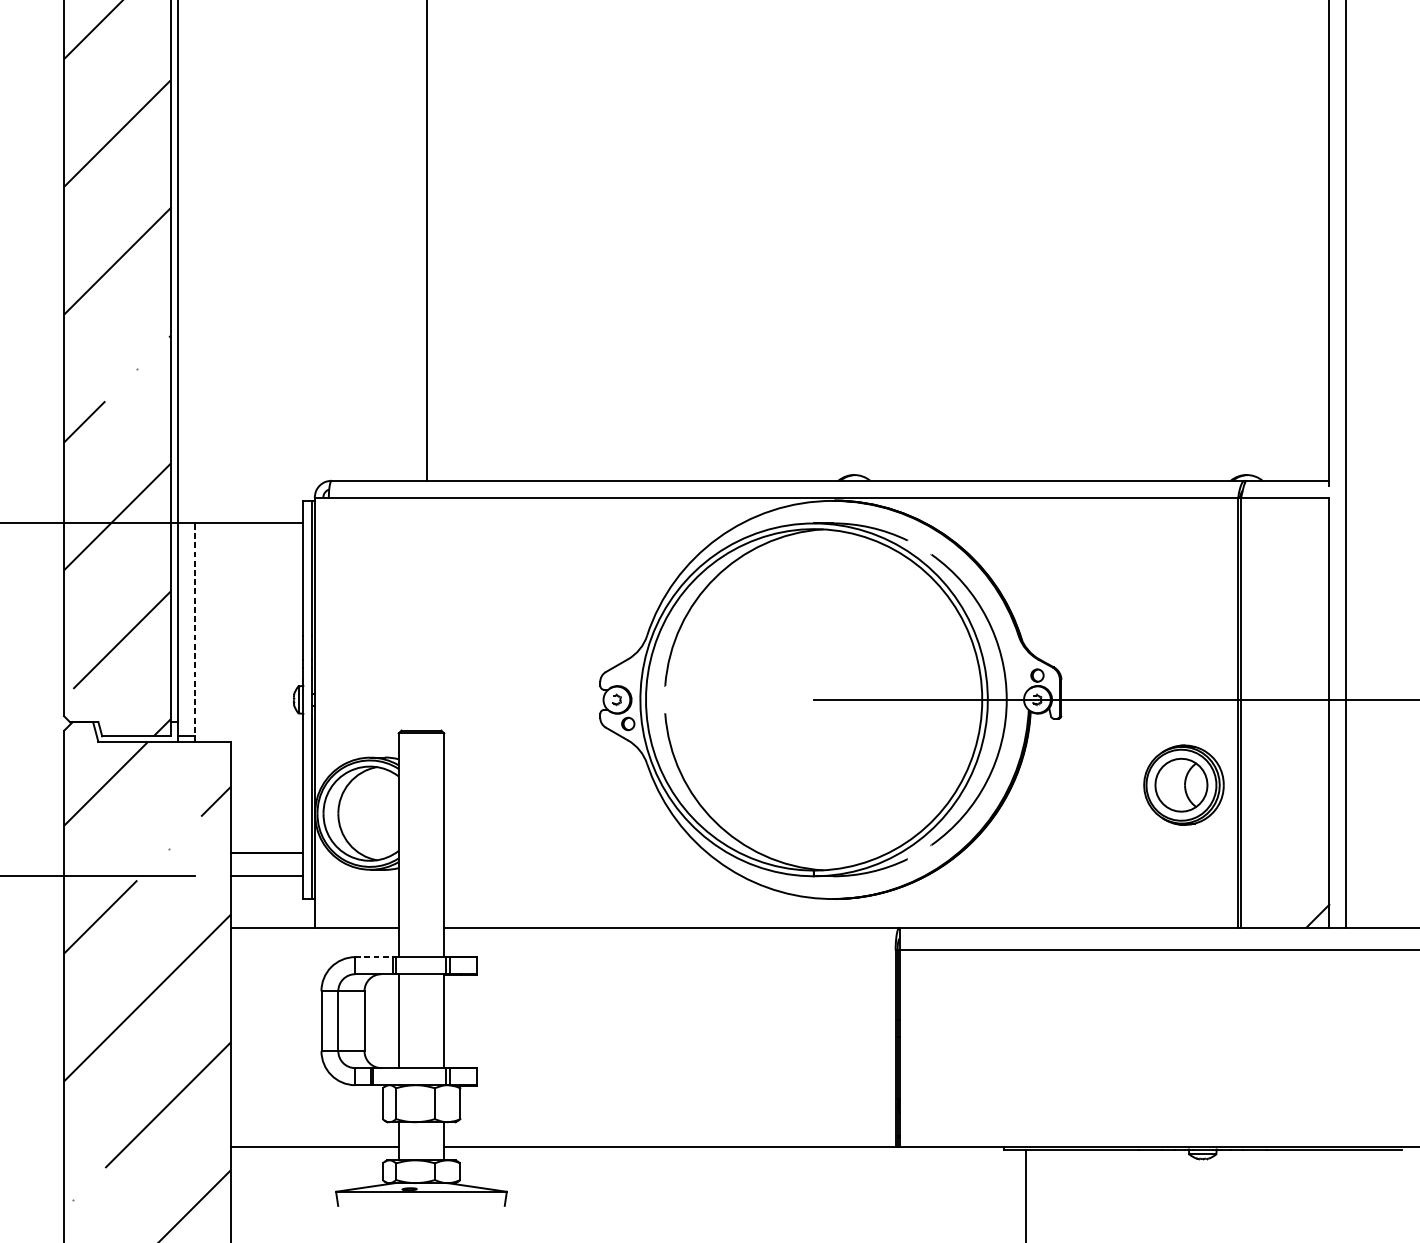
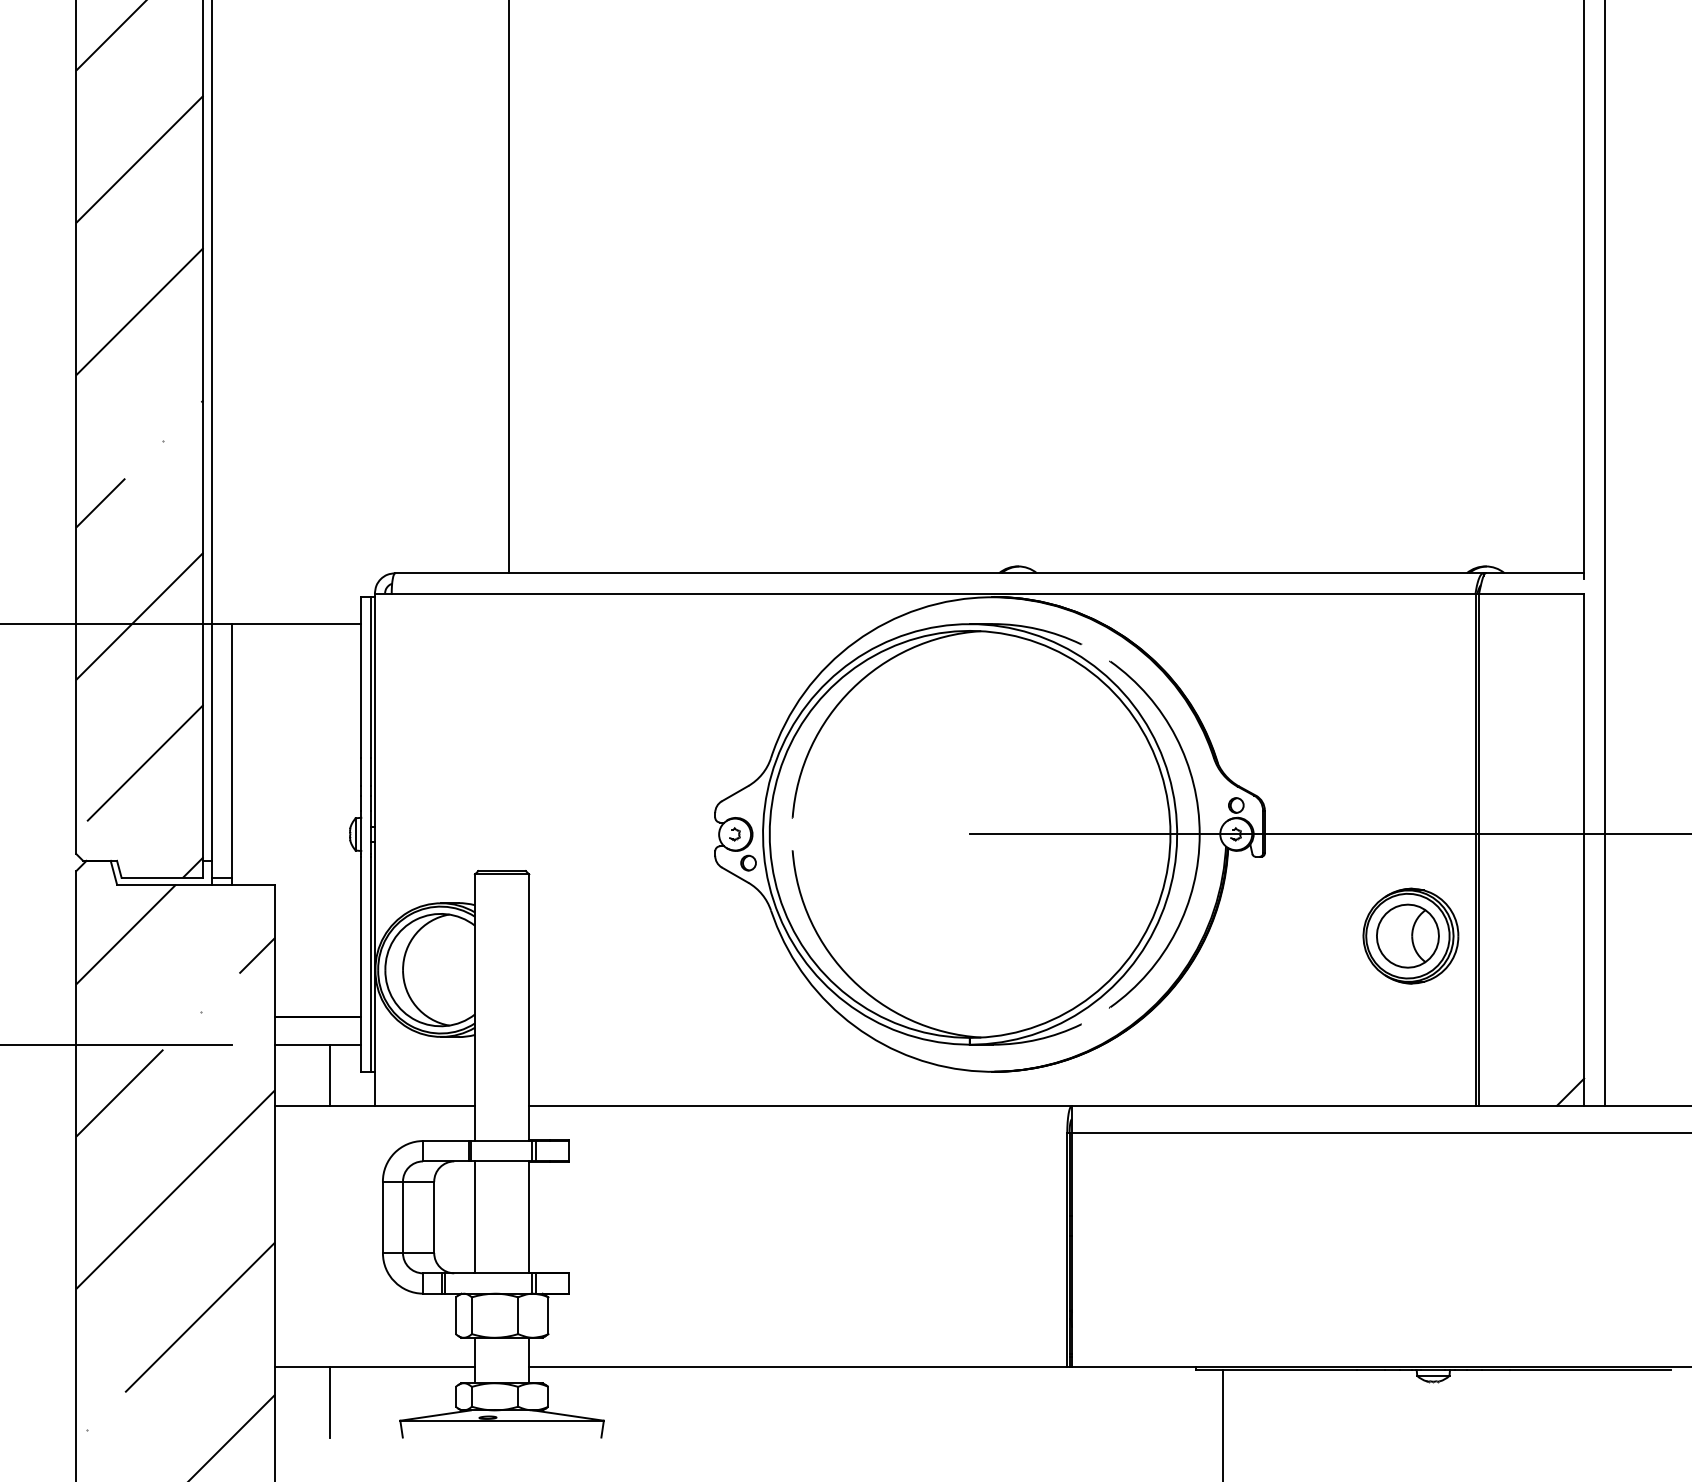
line: (195, 631) -> (232, 753), dashed -> solid
line: (277, 901) -> (330, 1074), added
line: (373, 957) -> (445, 1141), dashed -> solid
line: (277, 1175) -> (330, 1401), added

